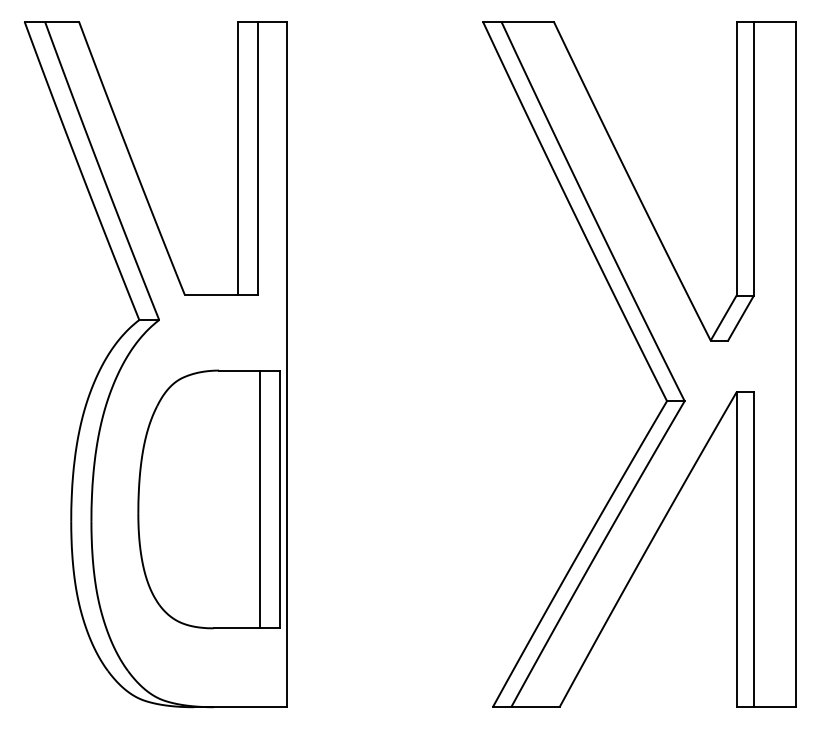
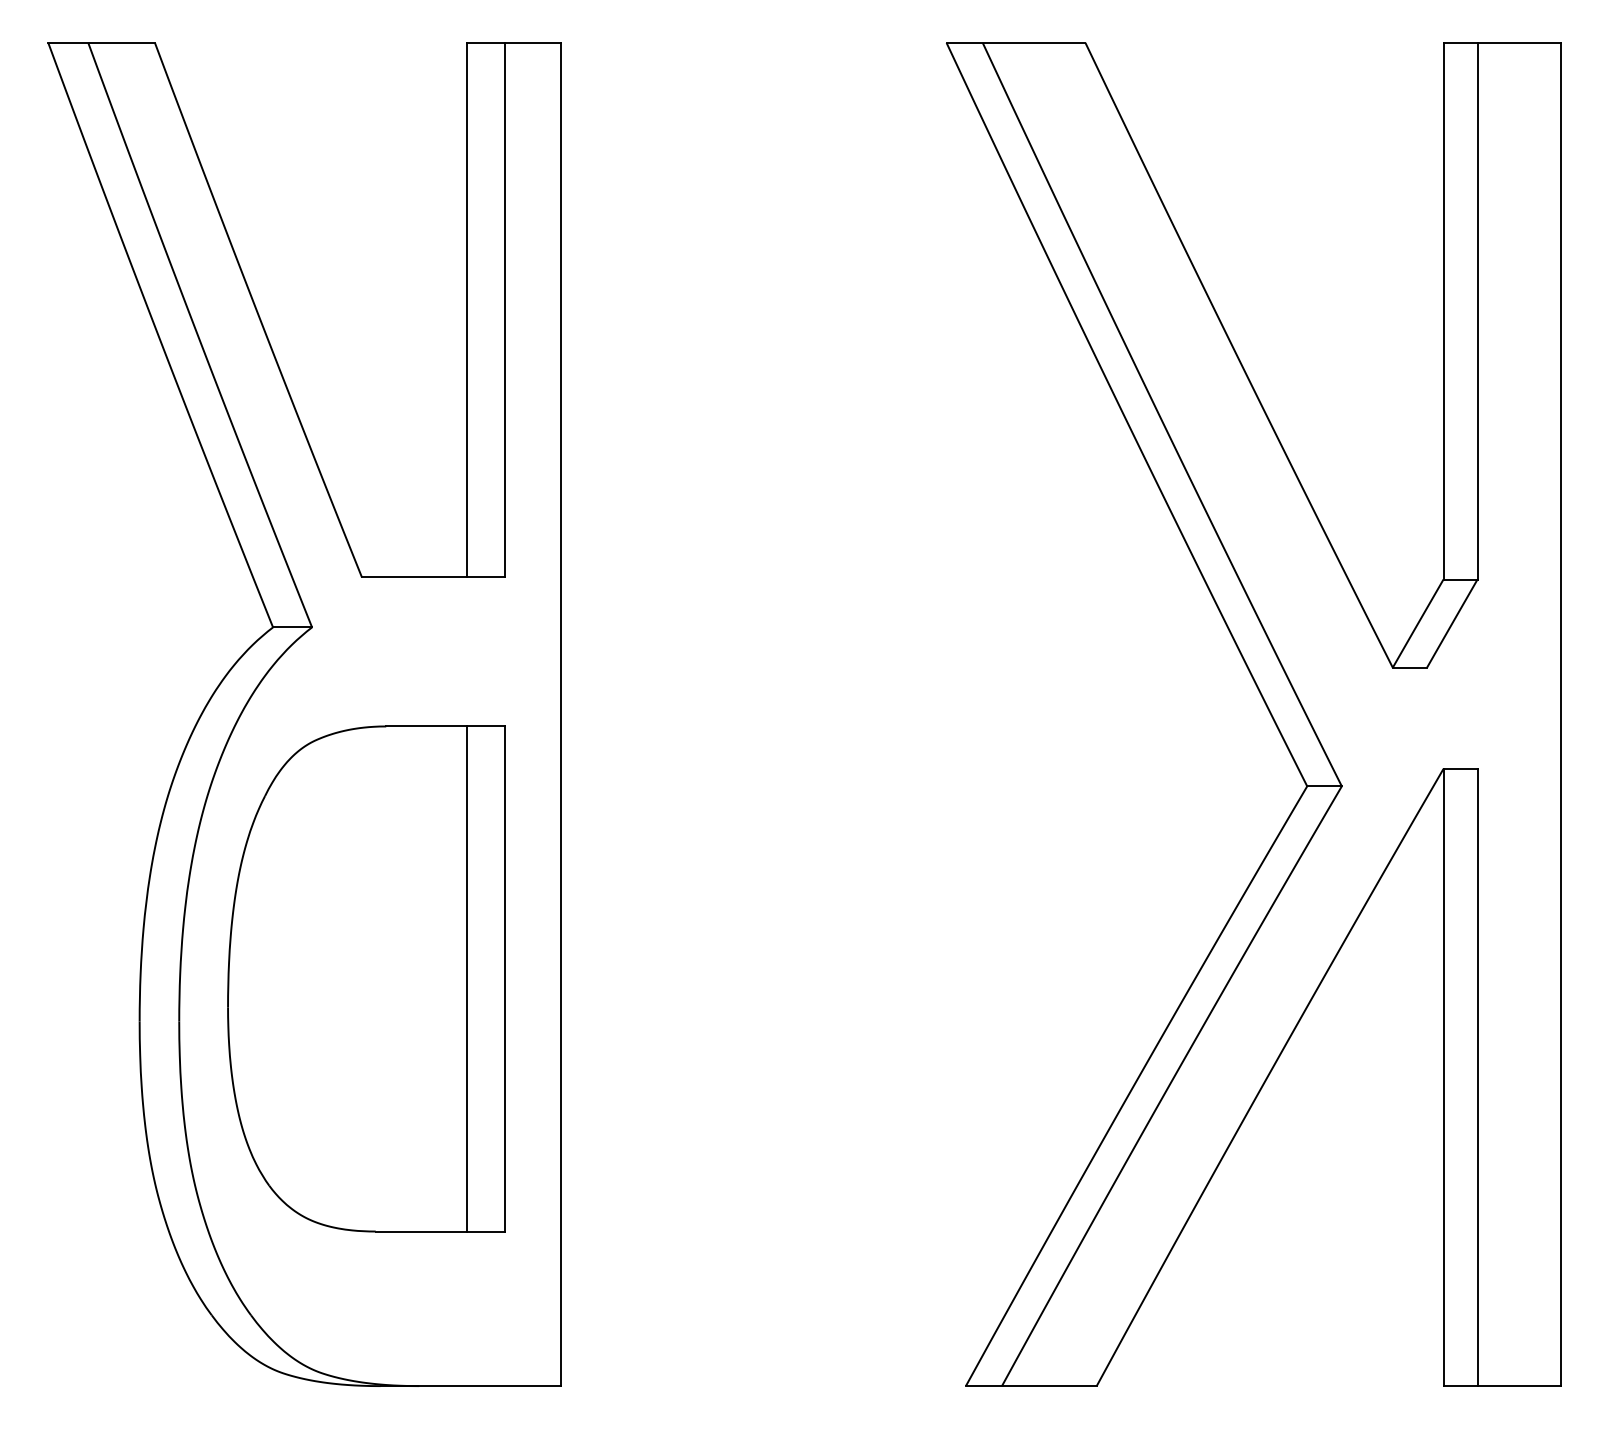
part: (208, 499) -> (365, 979), moved

